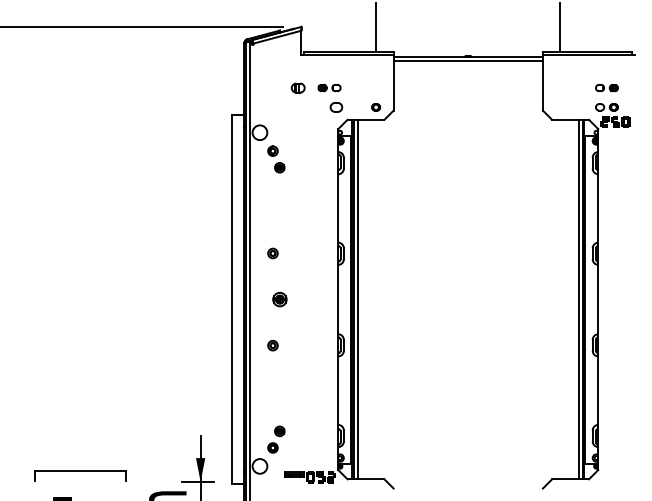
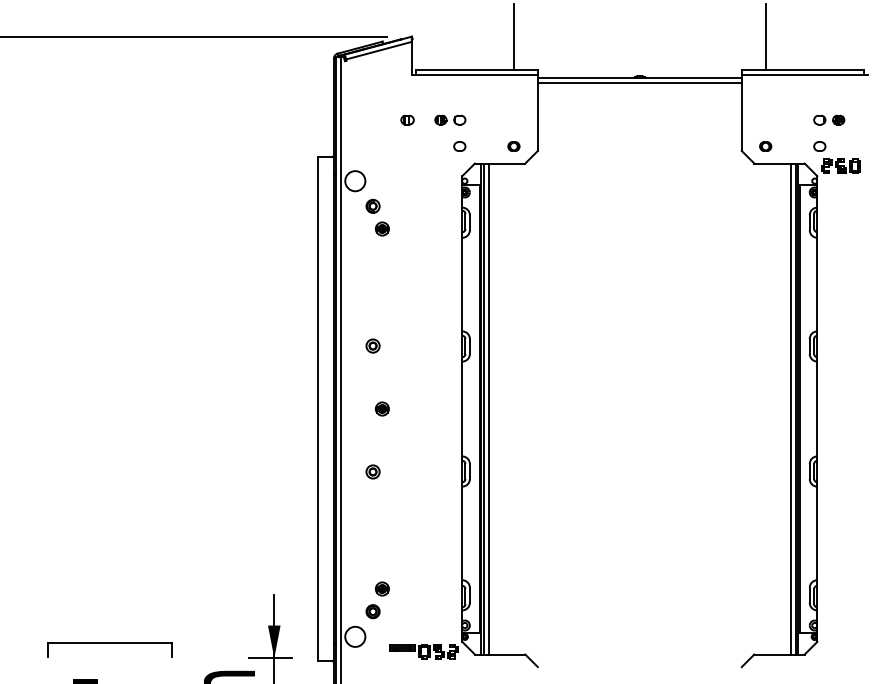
part: (298, 87) -> (407, 119), size x0.71
part: (336, 107) -> (459, 146), size x0.71
part: (613, 107) -> (765, 146), moved
part: (279, 299) -> (381, 408), size x0.71

